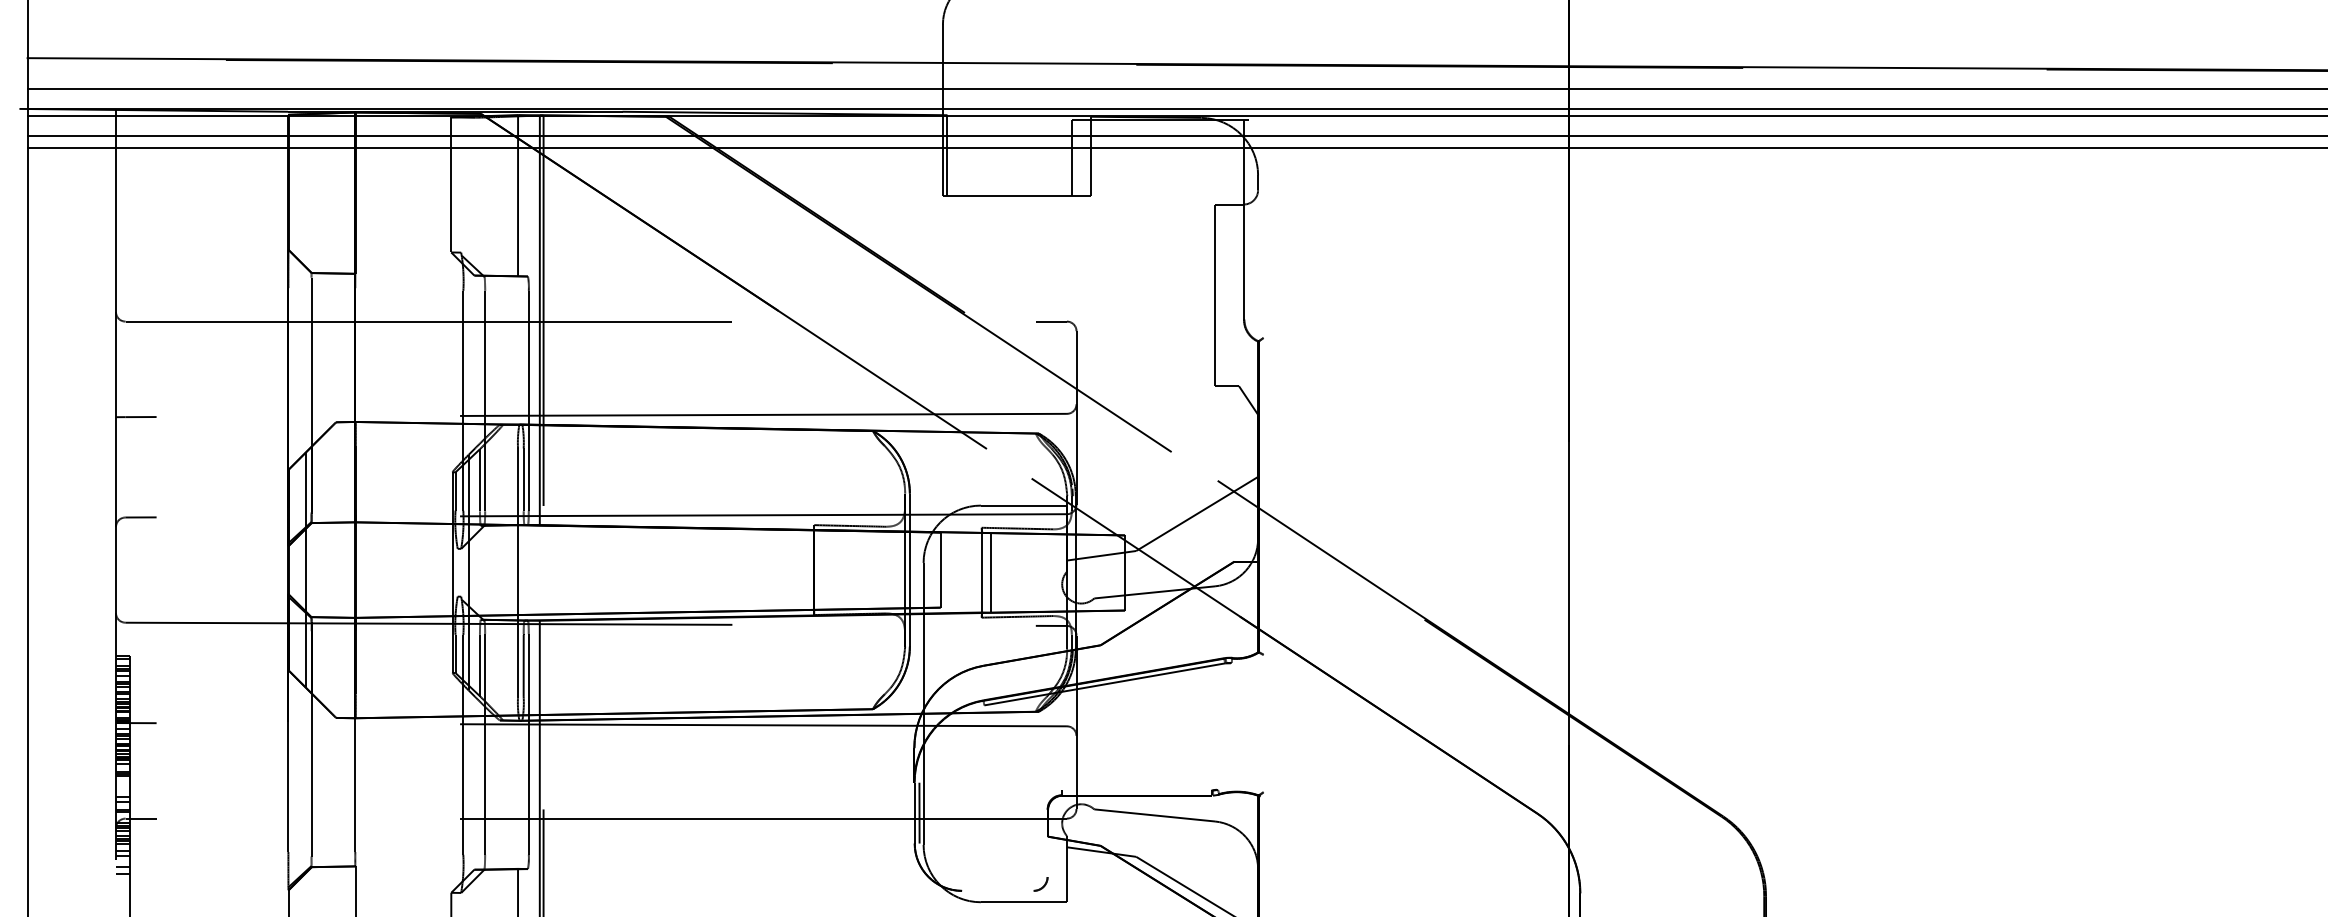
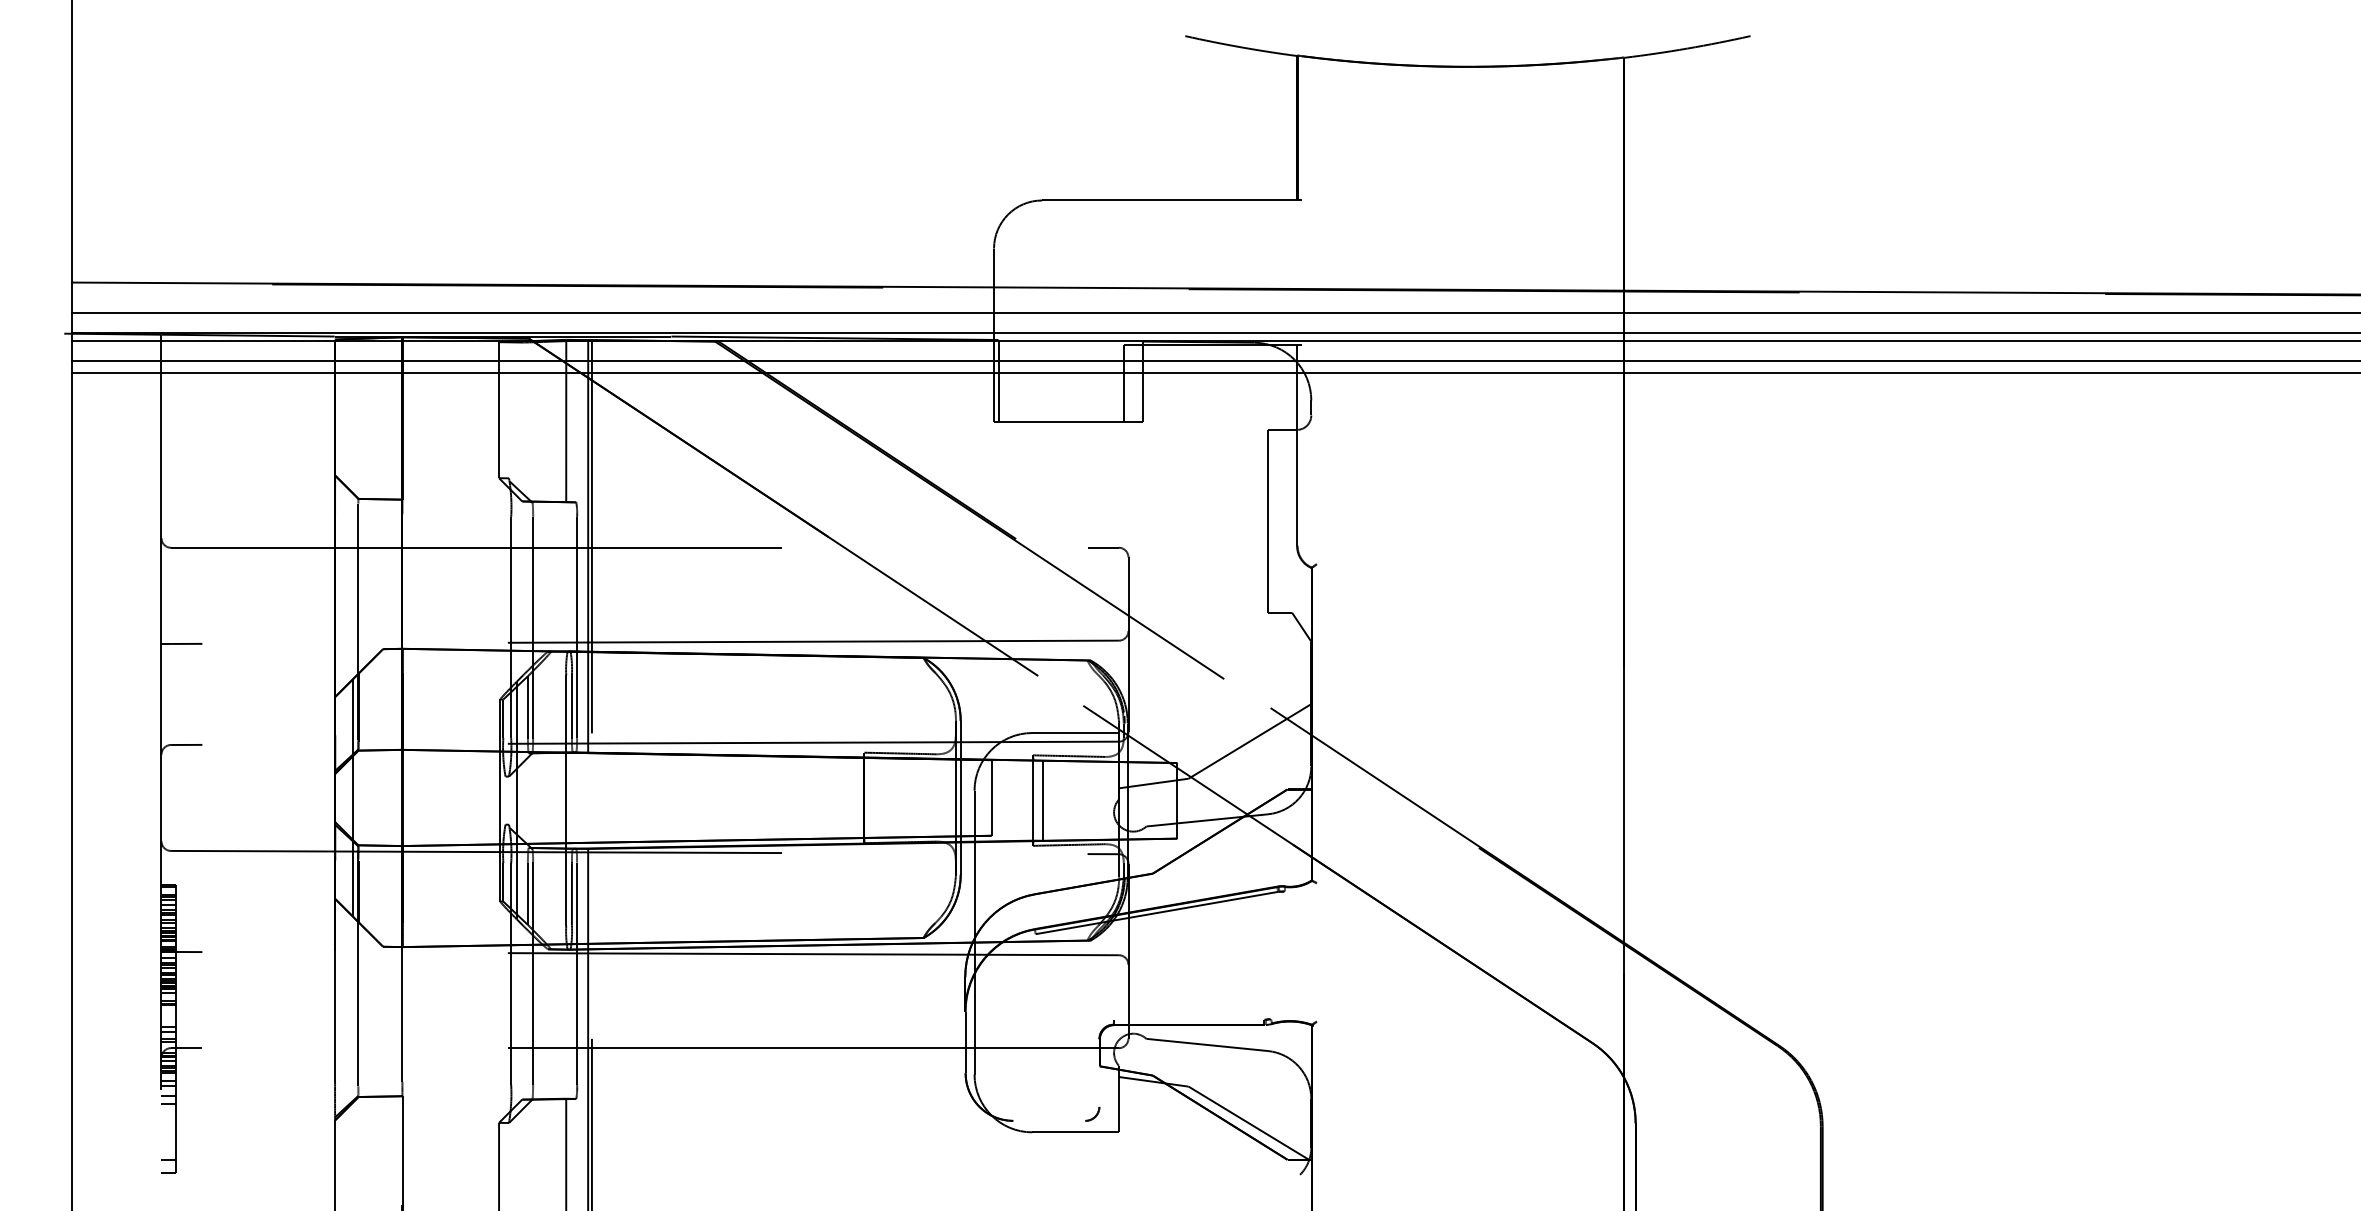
line: (919, 813) -> (970, 1042), removed

